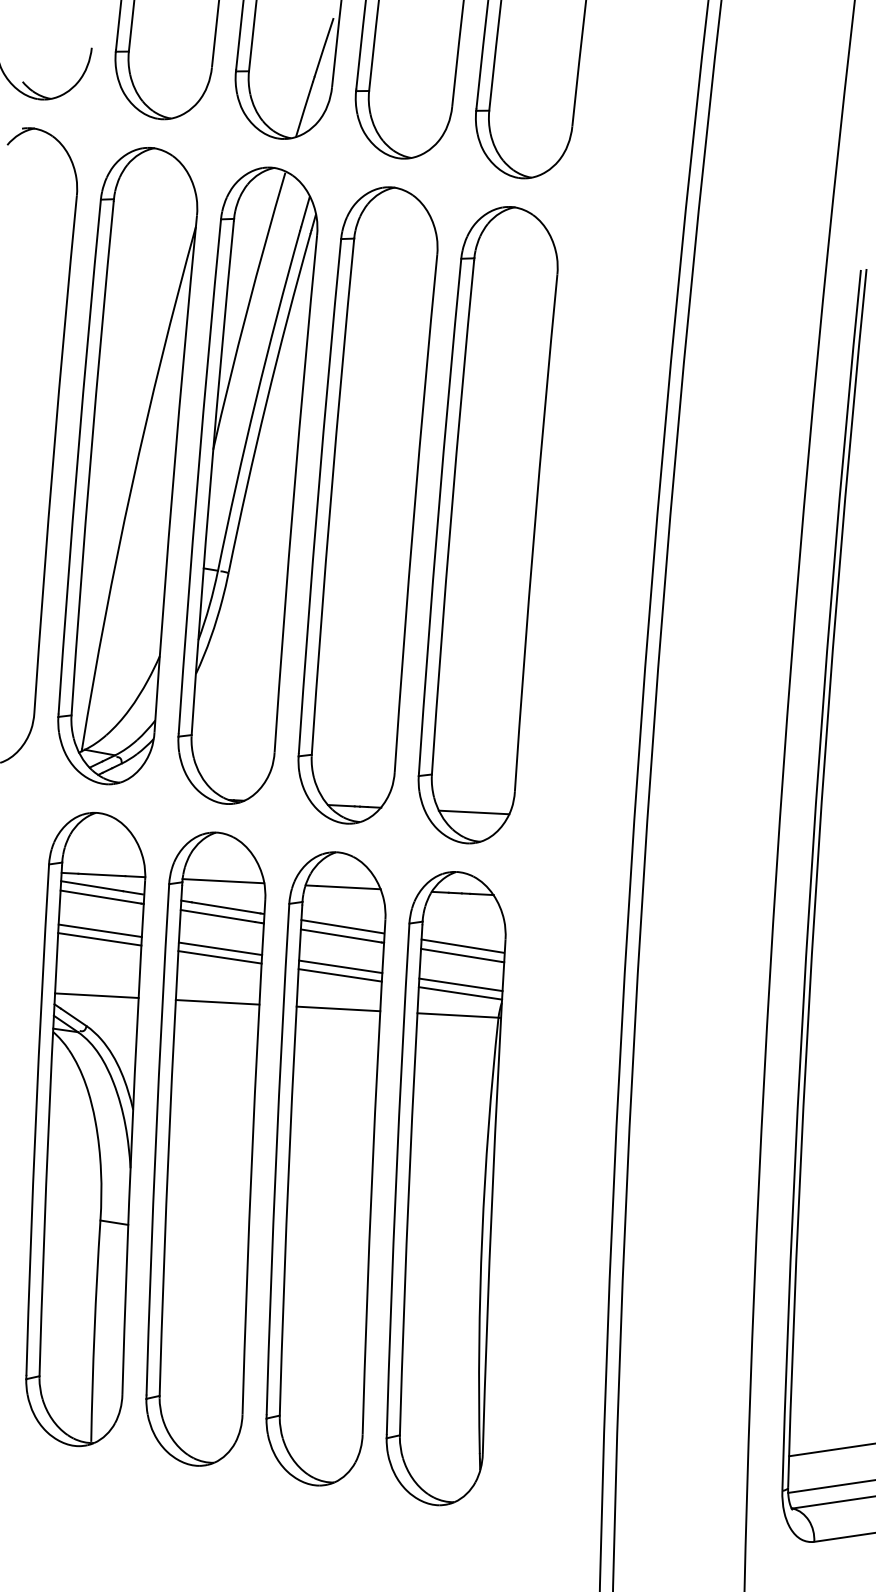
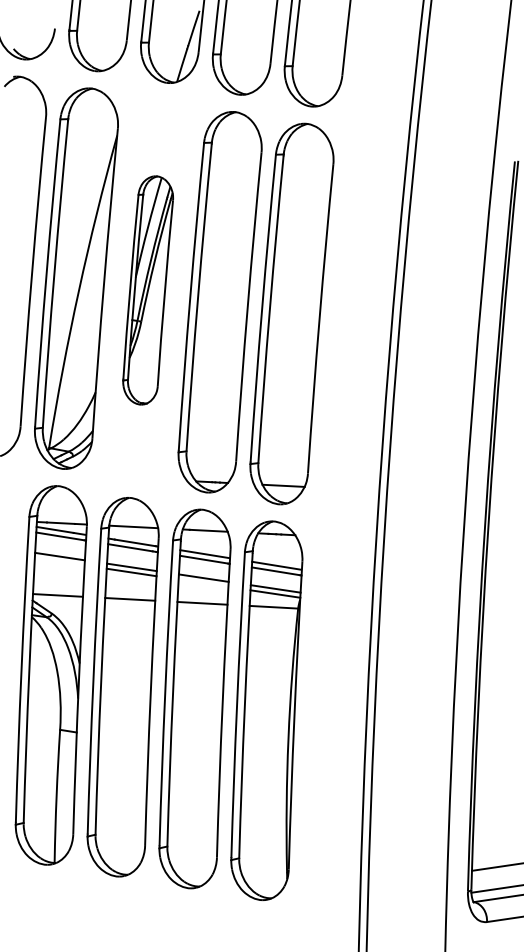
part: (246, 485) -> (147, 290), size x0.6
line: (99, 938) -> (59, 561), removed
line: (340, 974) -> (203, 582), removed

